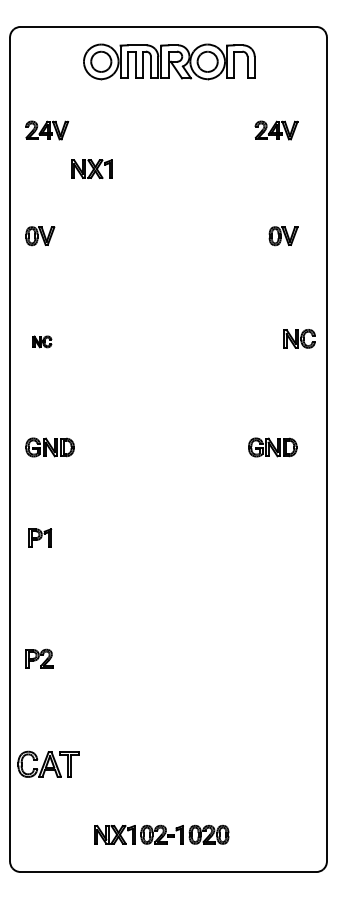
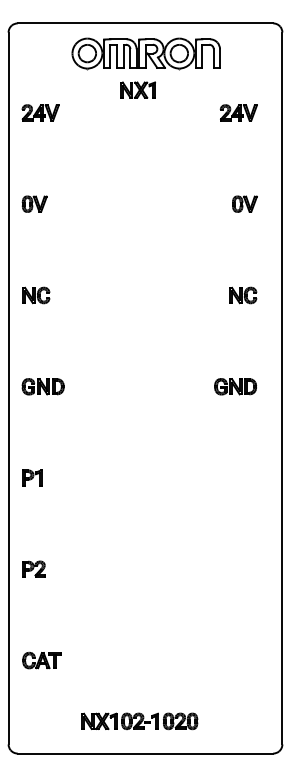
part: (91, 168) -> (137, 89), moved
part: (299, 338) -> (243, 295), moved
part: (42, 341) -> (36, 295), size x1.67
part: (40, 537) -> (32, 477), moved
part: (48, 764) -> (41, 660), size x0.71

